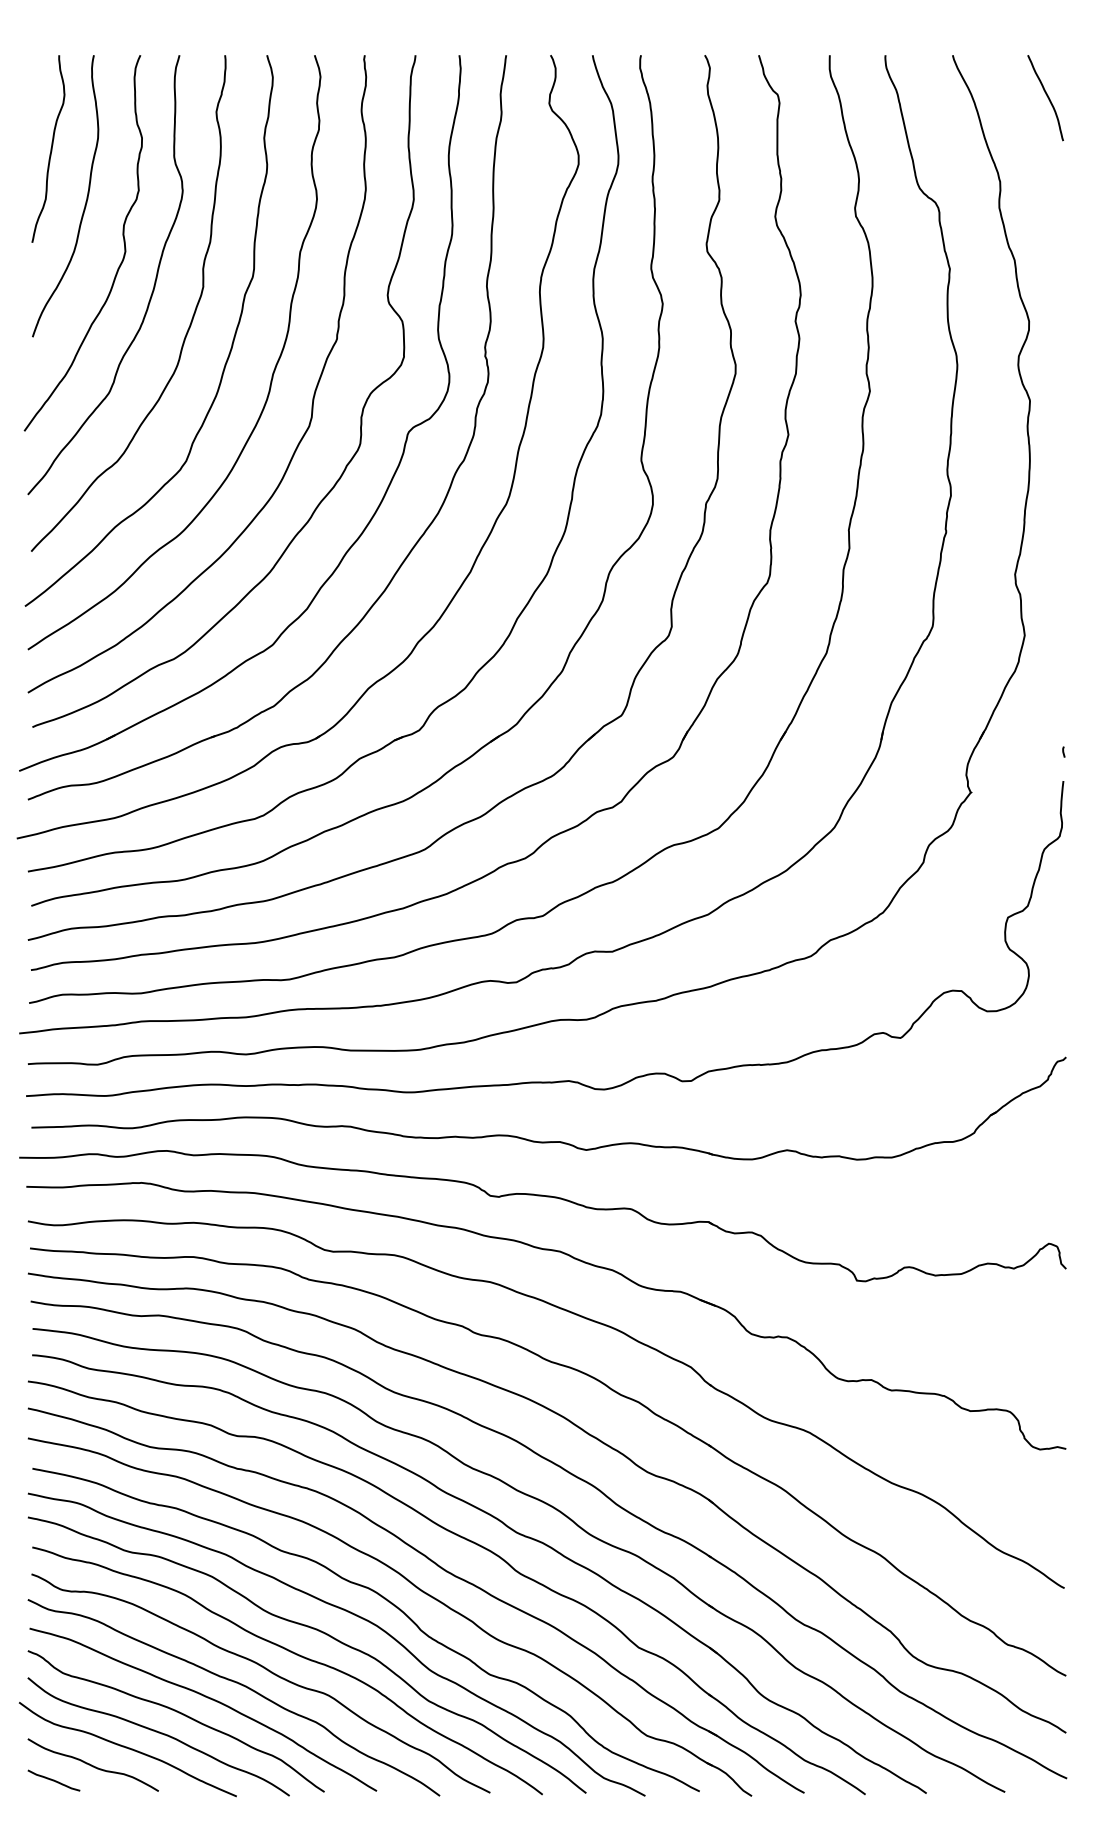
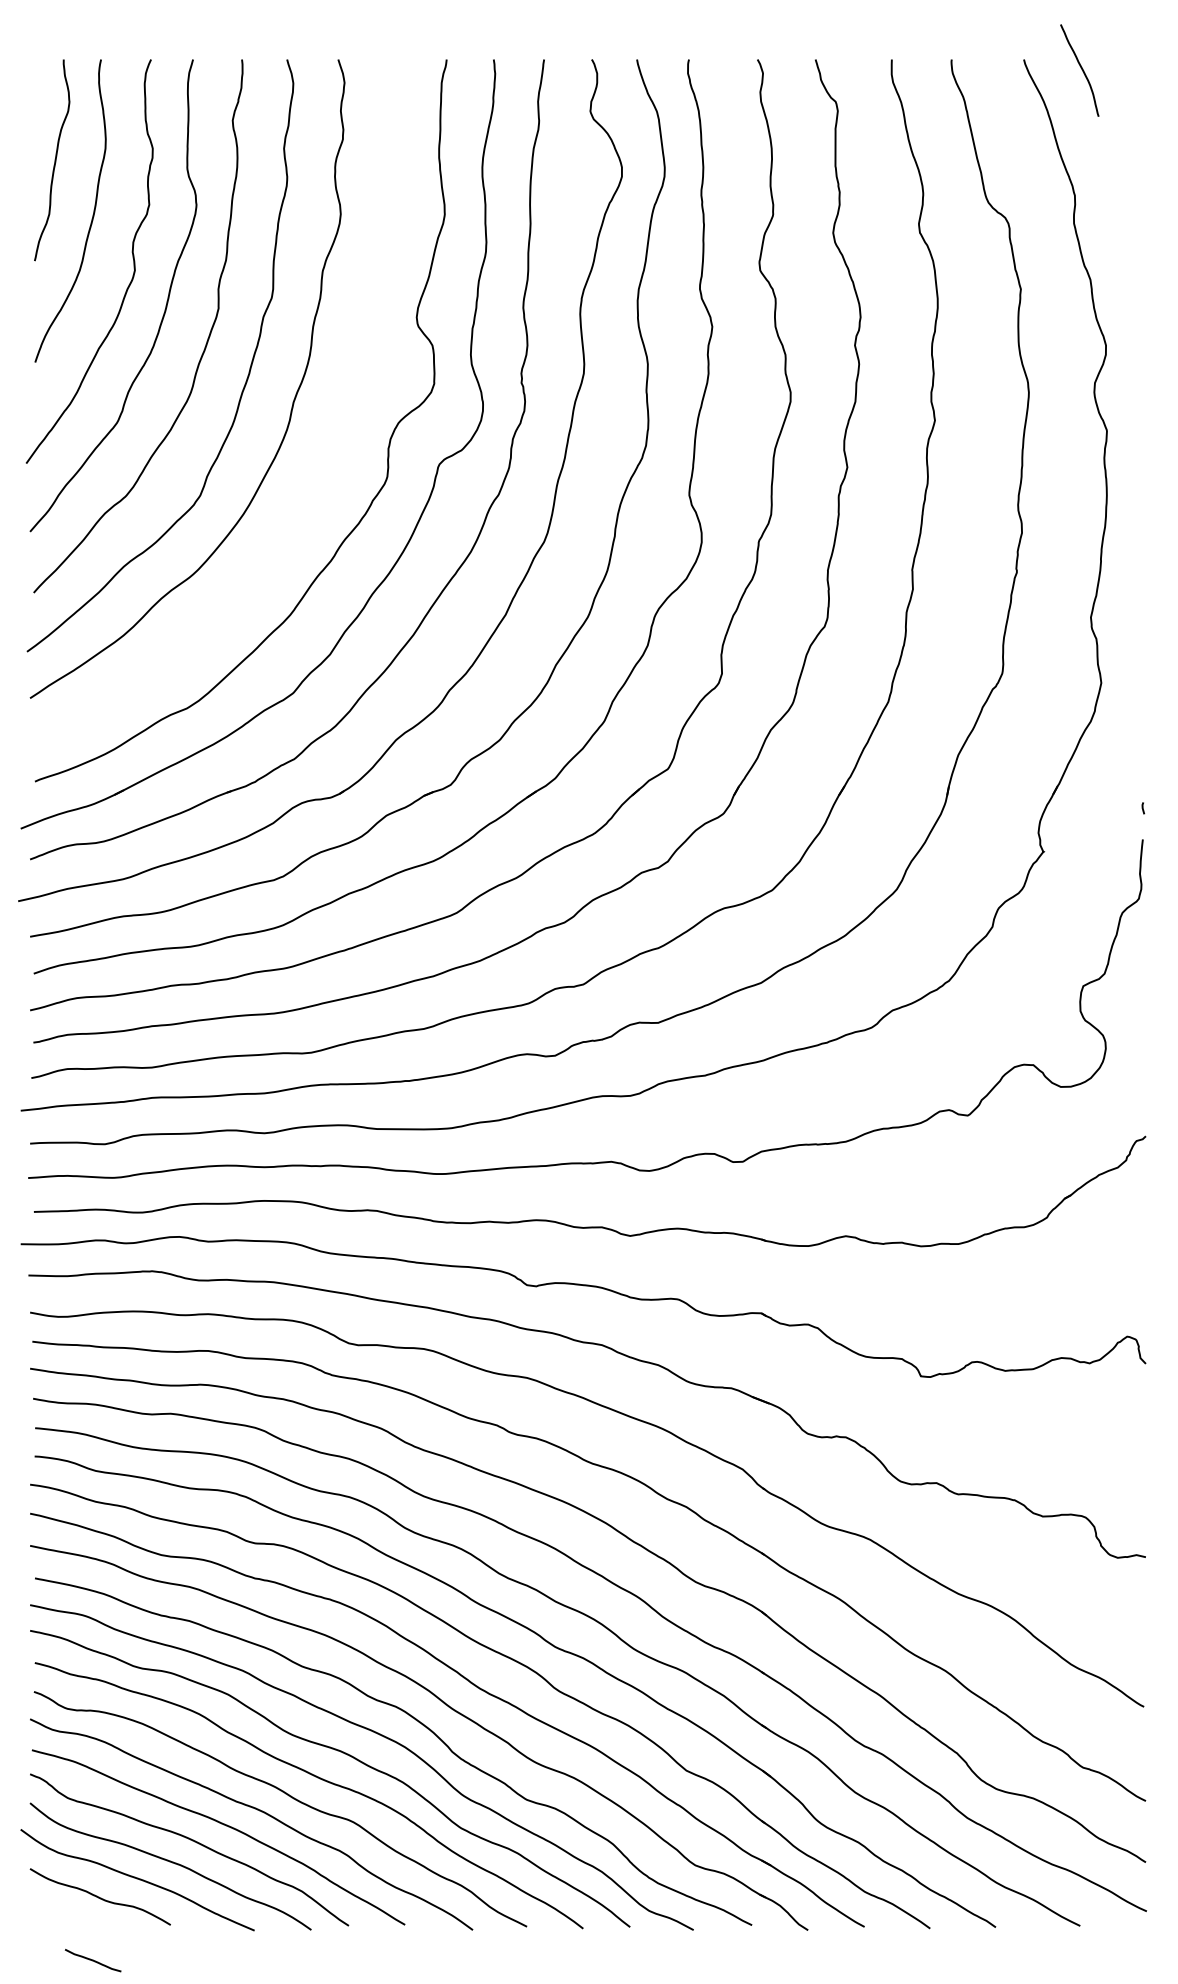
curve: (1046, 96) -> (1080, 68), moved
curve: (313, 395) -> (336, 425), removed
line: (54, 1780) -> (93, 1960), moved

